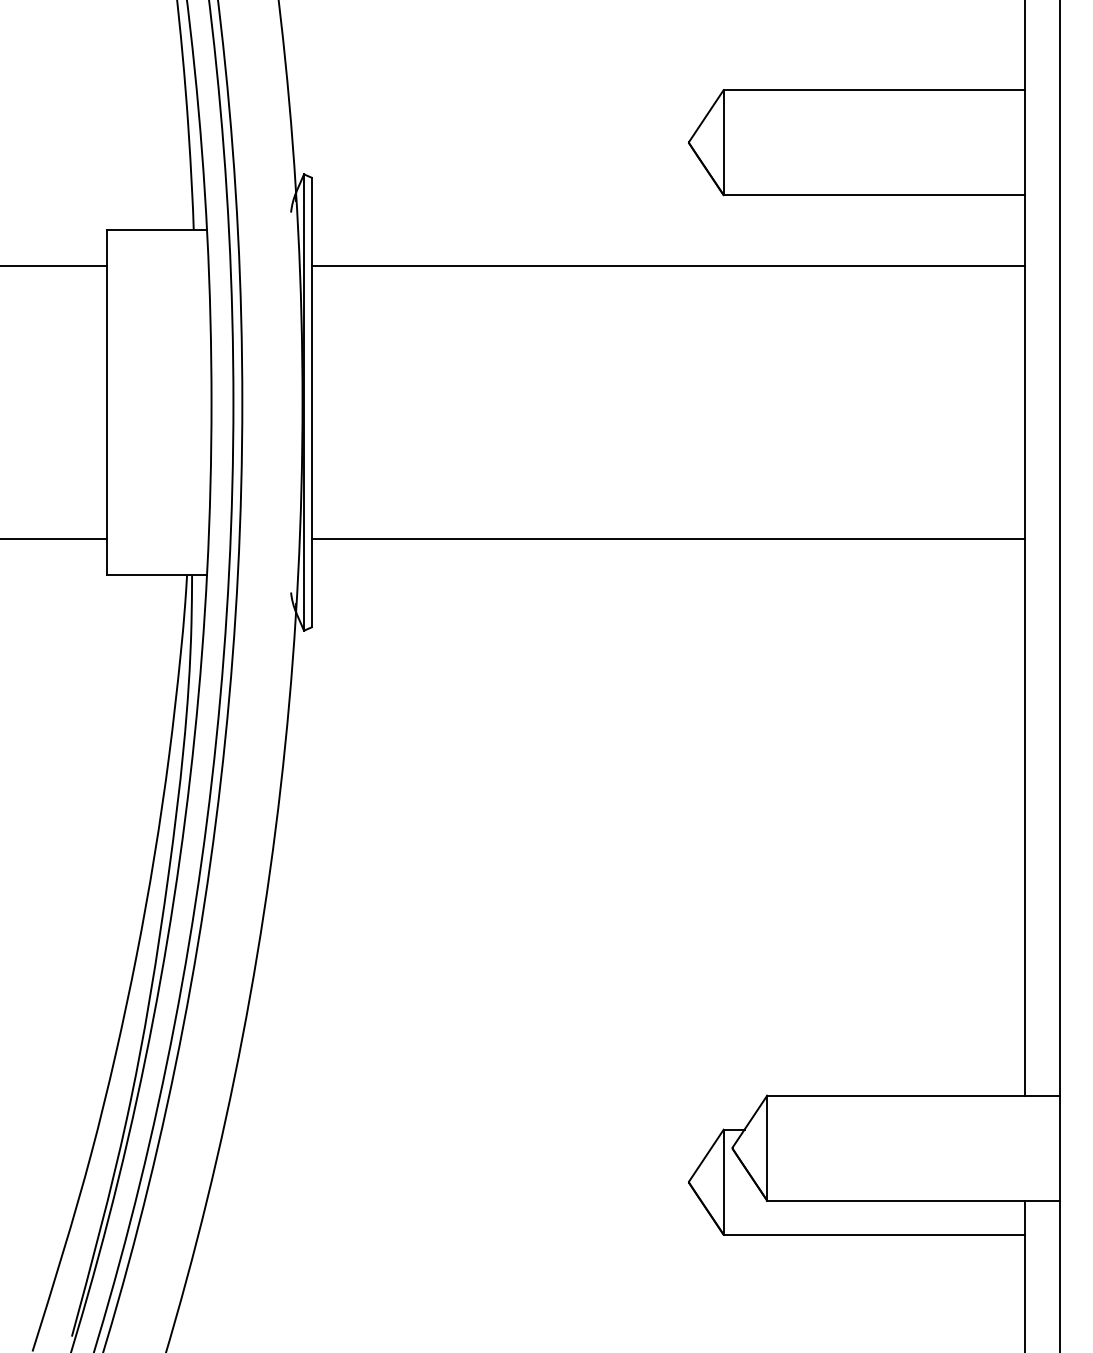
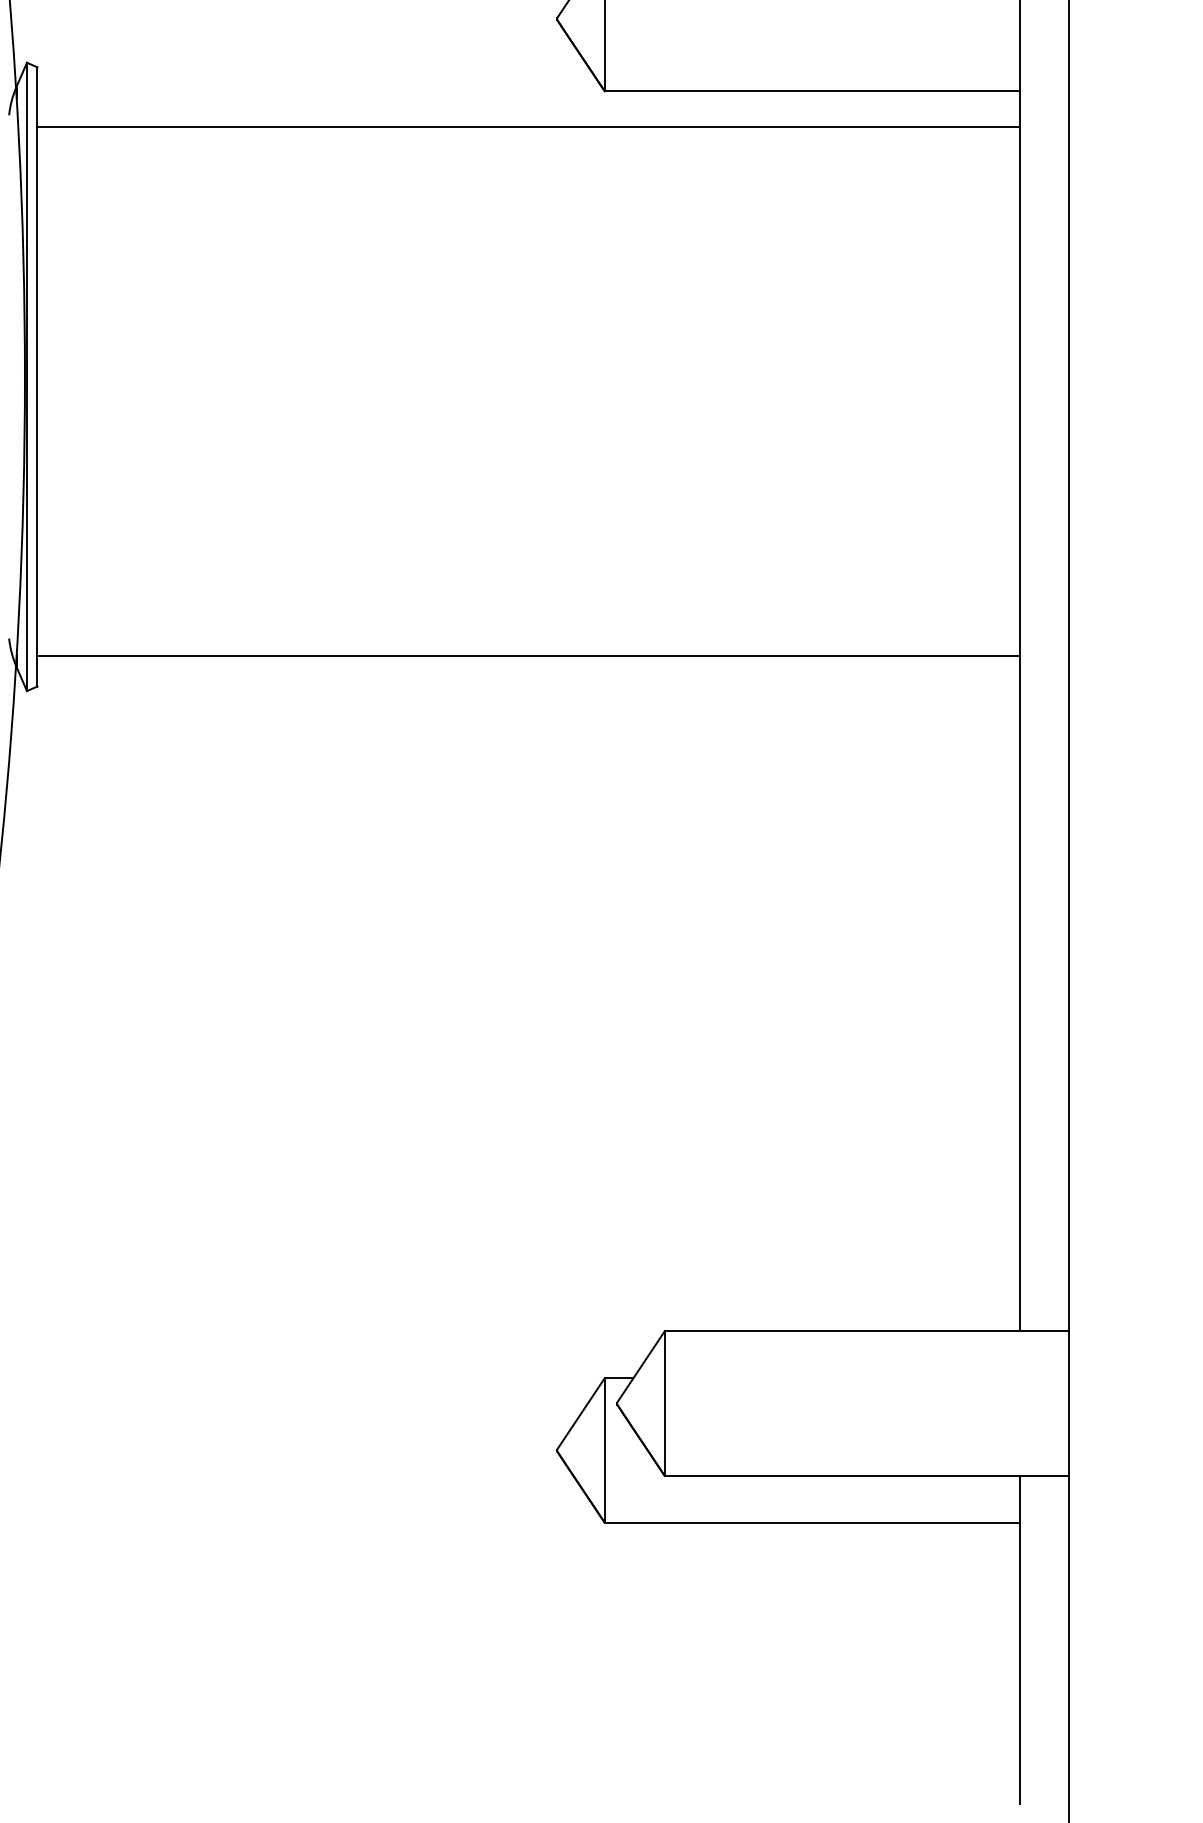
line: (668, 265) -> (528, 126), moved
line: (668, 539) -> (528, 656), moved

